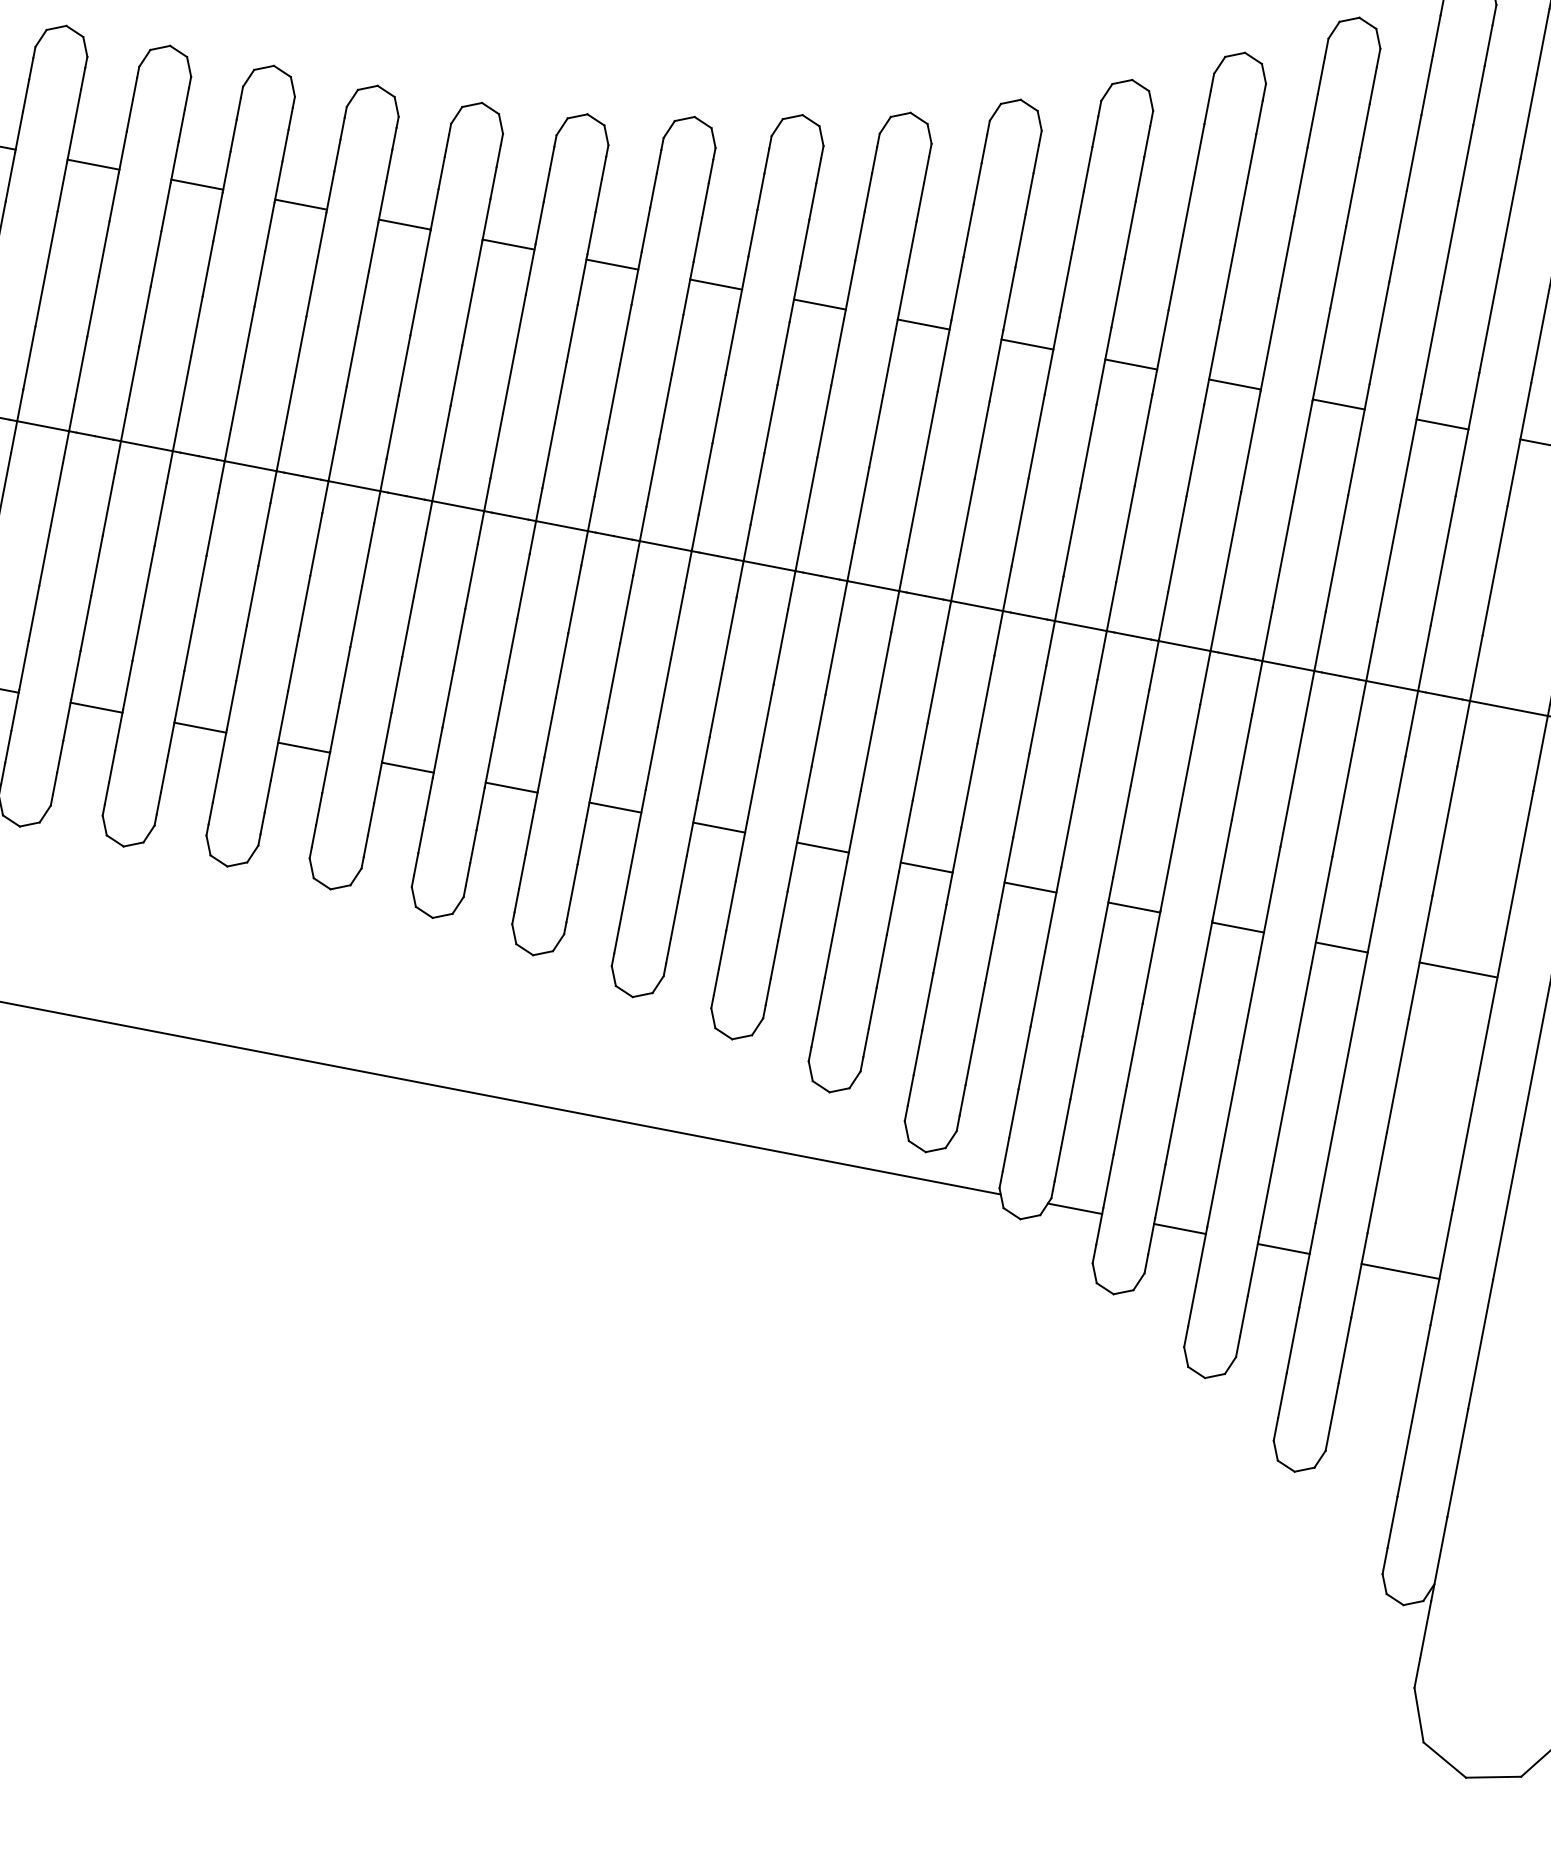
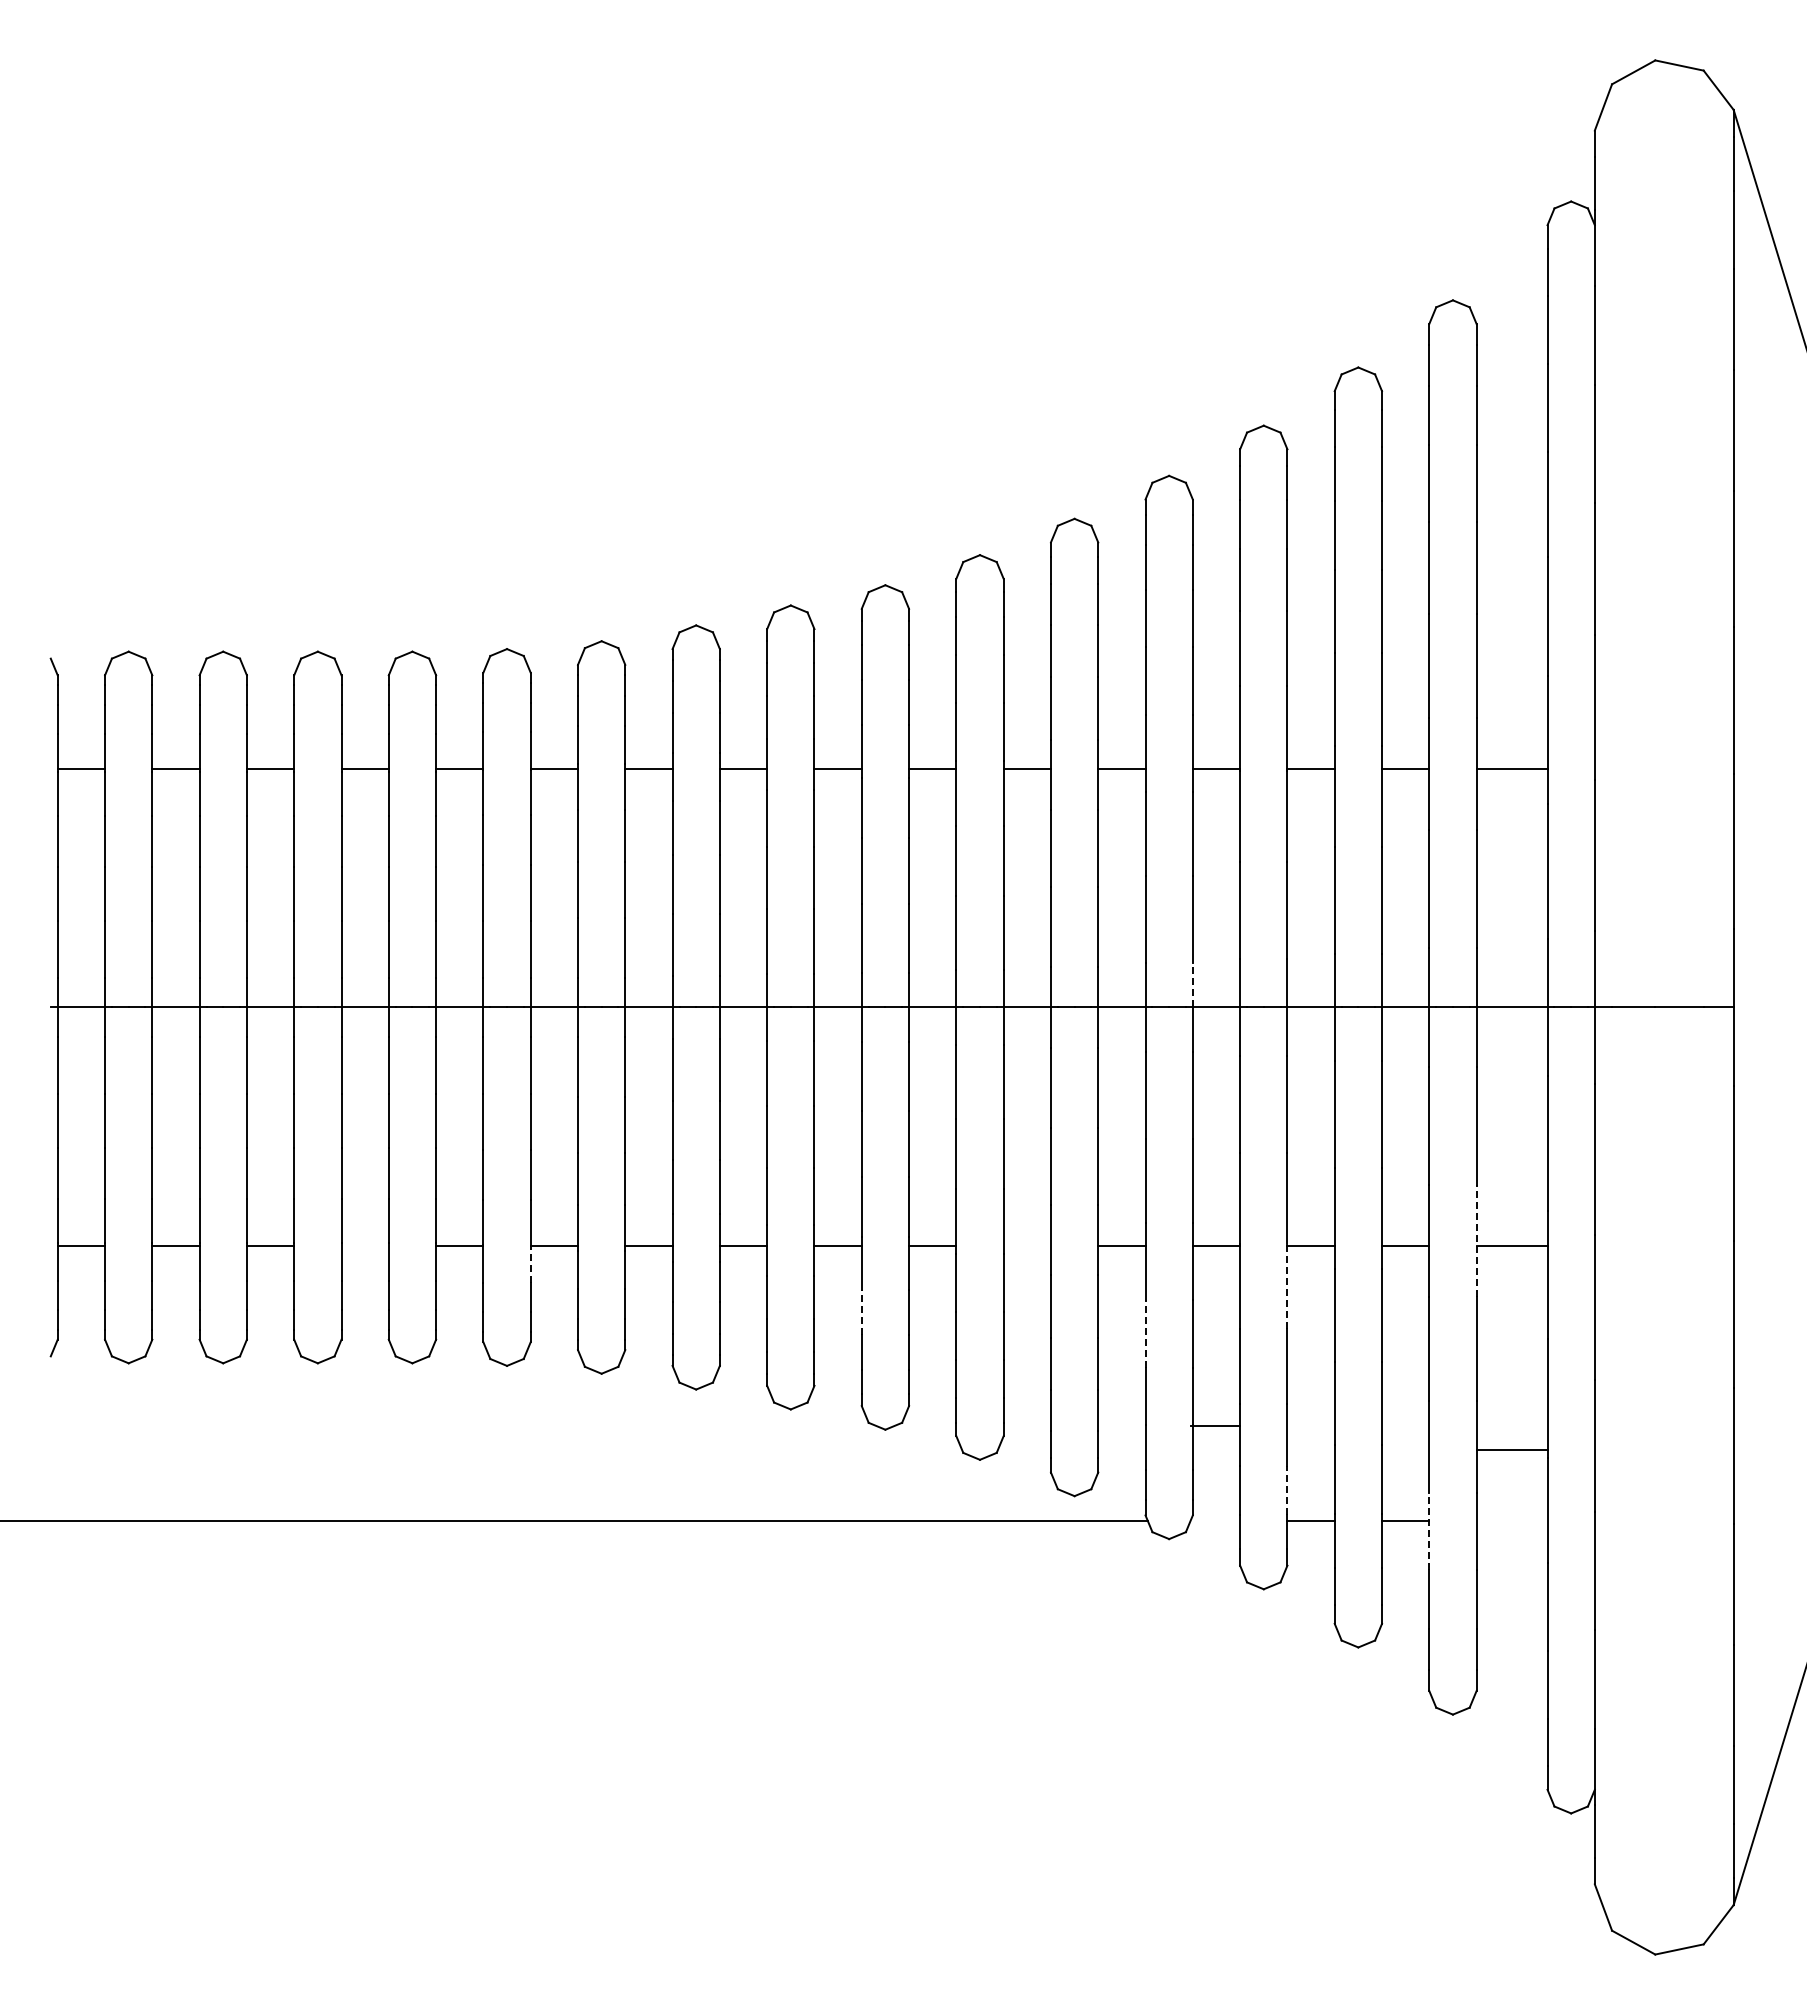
line: (1163, 615) -> (1192, 984), solid -> dashed
line: (199, 727) -> (364, 1245), removed
line: (378, 781) -> (530, 1263), solid -> dashed
line: (925, 866) -> (1026, 1245), removed
line: (730, 905) -> (861, 1312), solid -> dashed
line: (1420, 956) -> (1476, 1240), solid -> dashed
line: (1203, 967) -> (1287, 1286), solid -> dashed
line: (1037, 988) -> (1145, 1333), solid -> dashed
line: (1160, 1190) -> (1287, 1490), solid -> dashed
line: (1075, 1208) -> (1215, 1425), moved
line: (1307, 1264) -> (1429, 1530), solid -> dashed
line: (1399, 1271) -> (1511, 1449), moved

